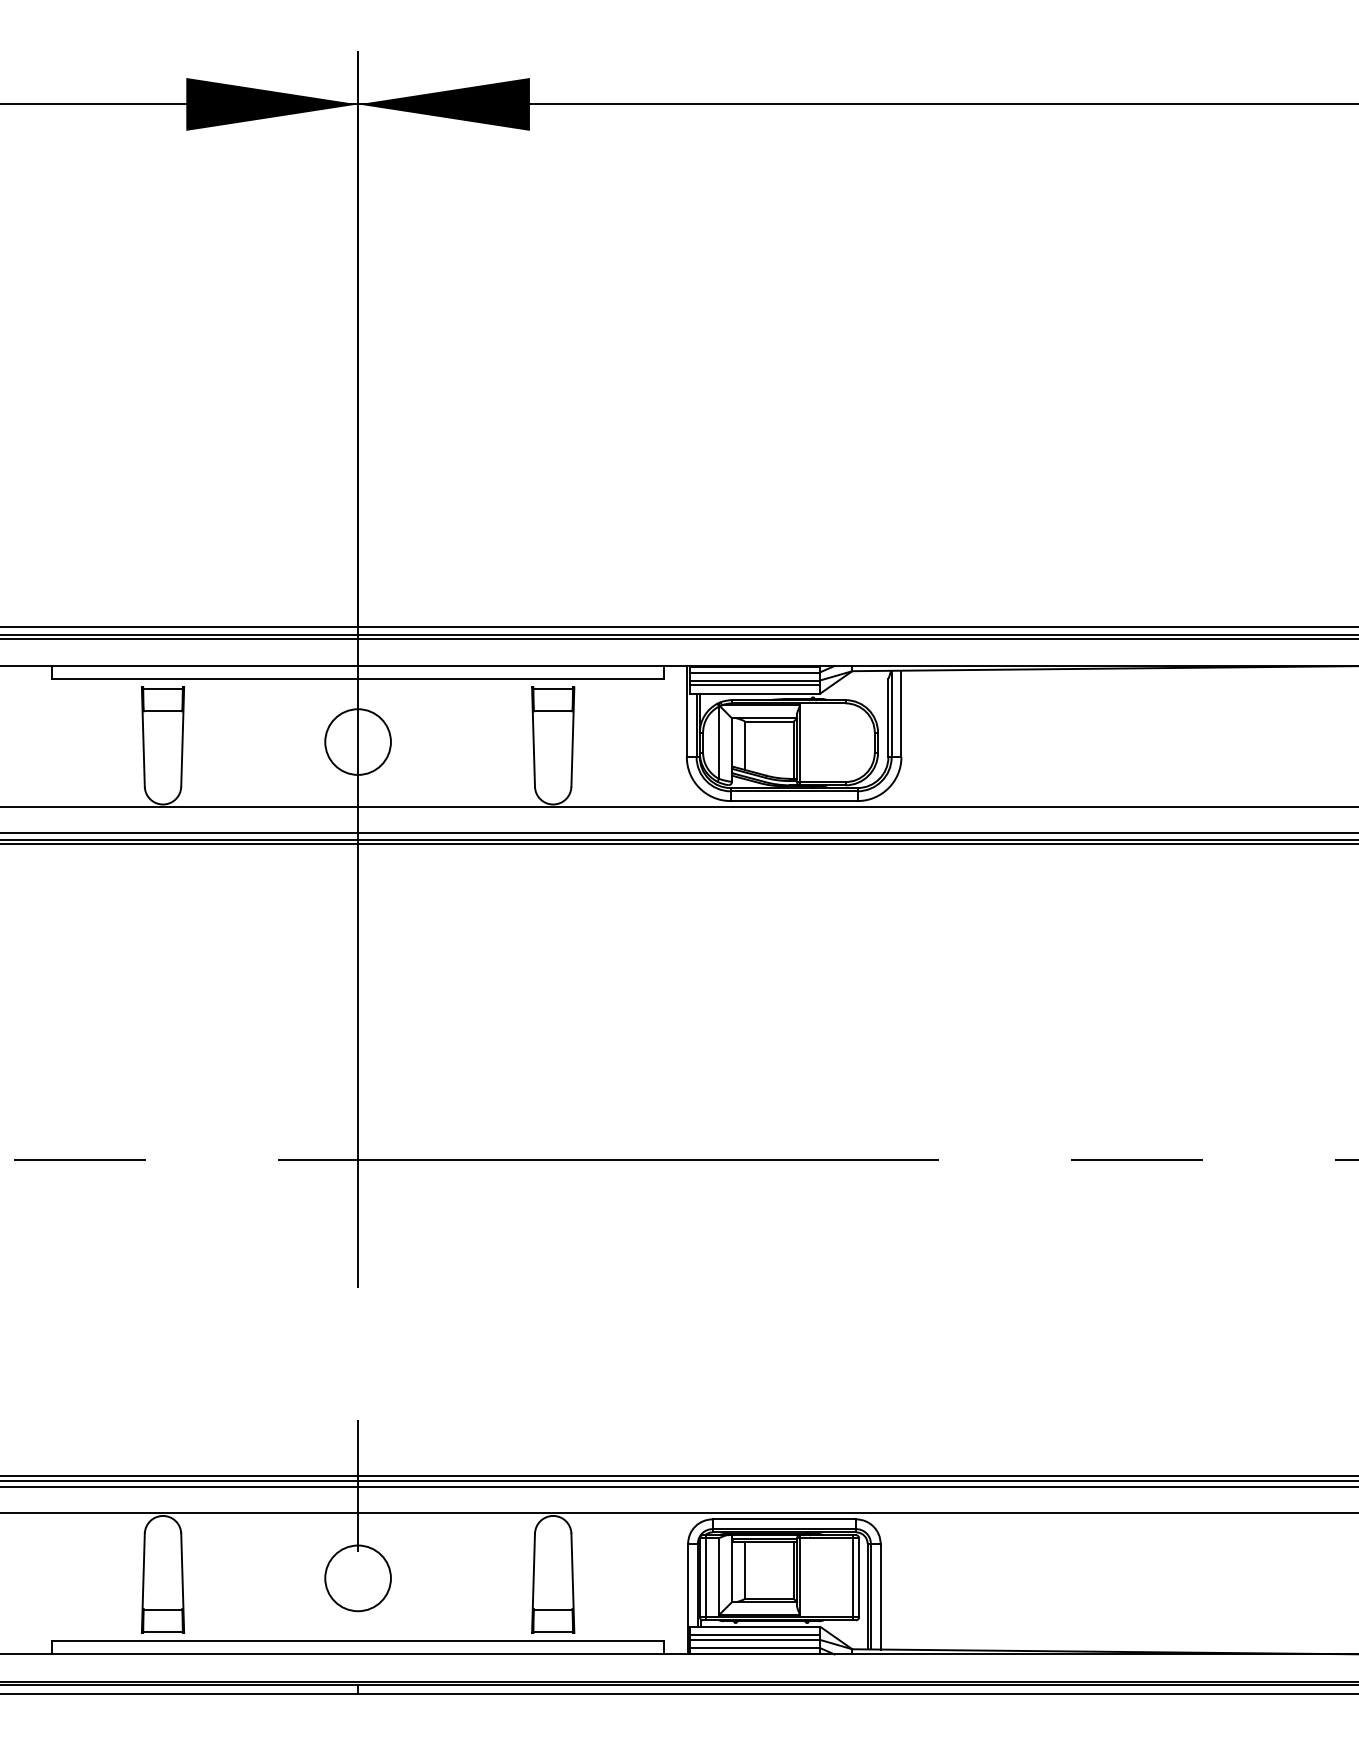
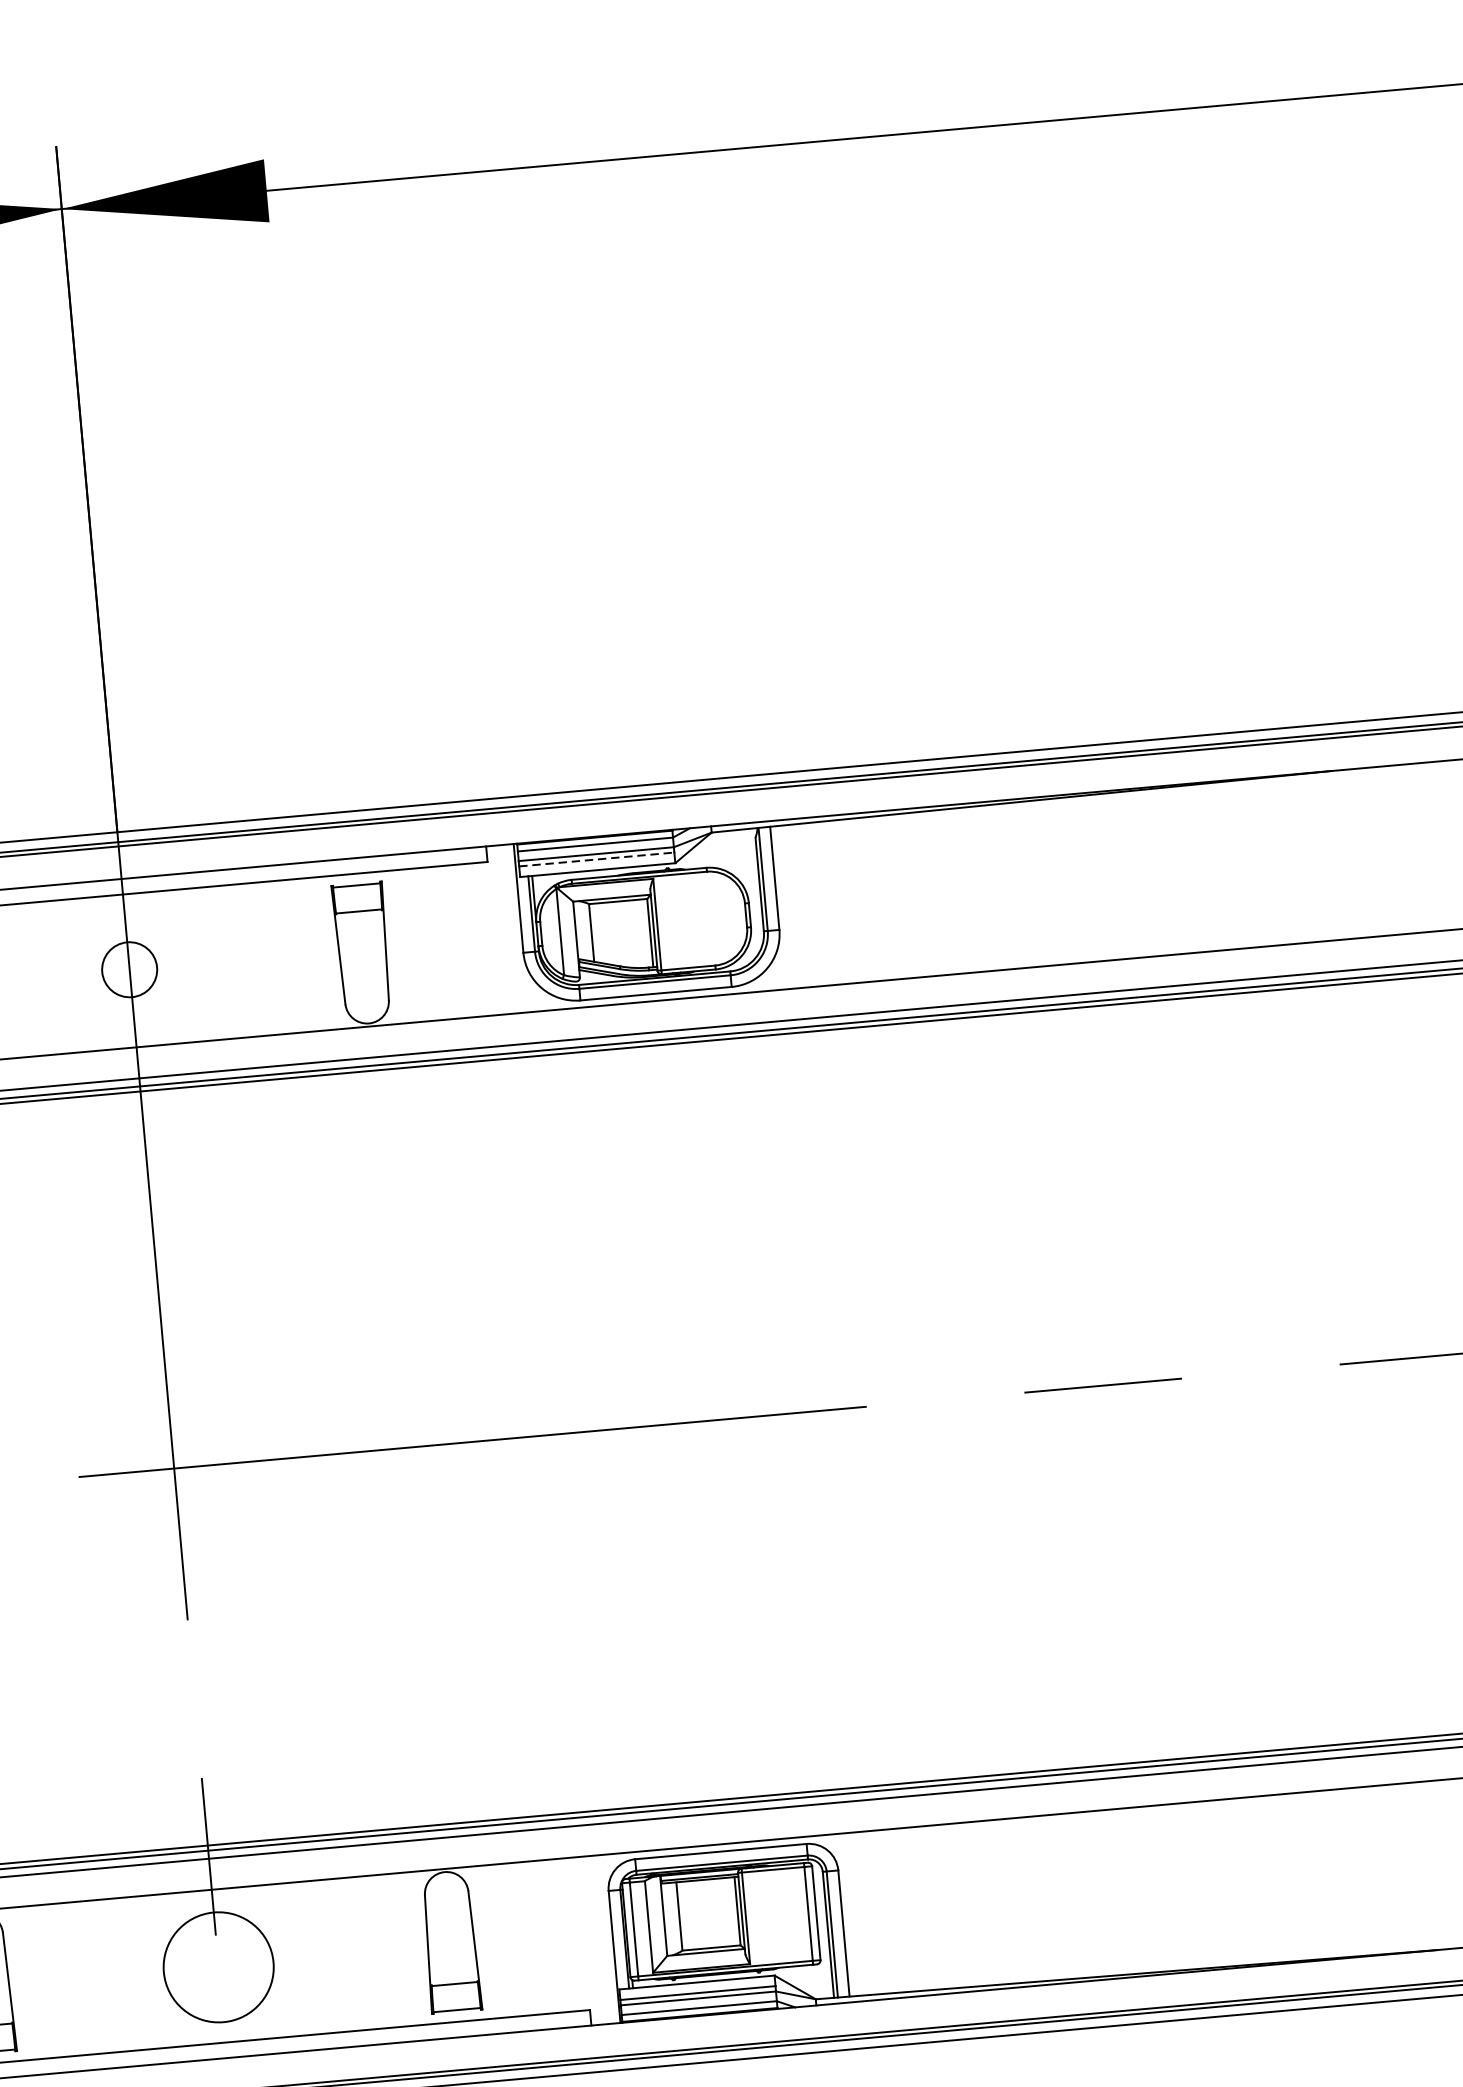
line: (755, 685) -> (597, 859), solid -> dashed
circle: (357, 741) -> (128, 969), size x0.7
circle: (357, 1578) -> (217, 1967), size x1.4

